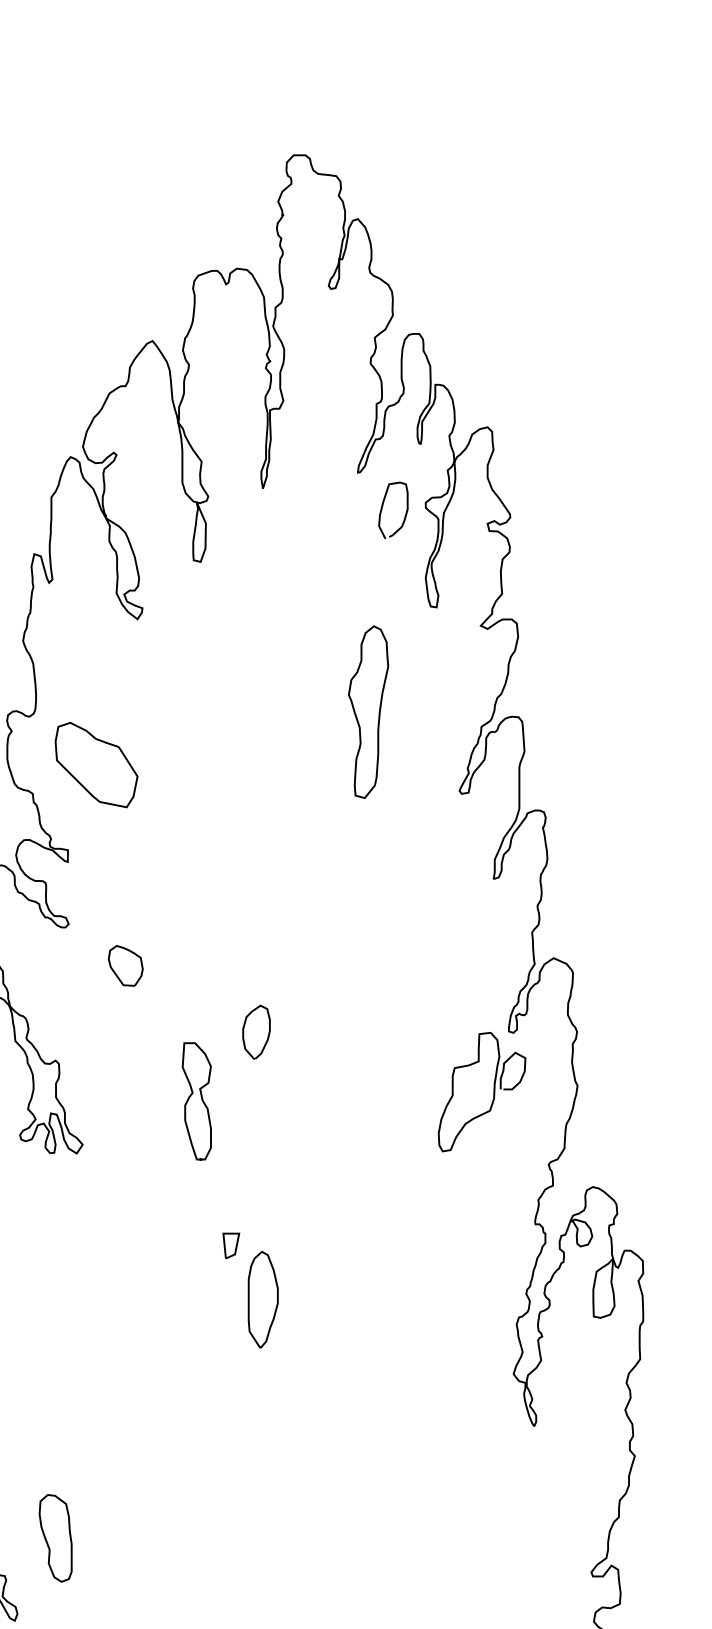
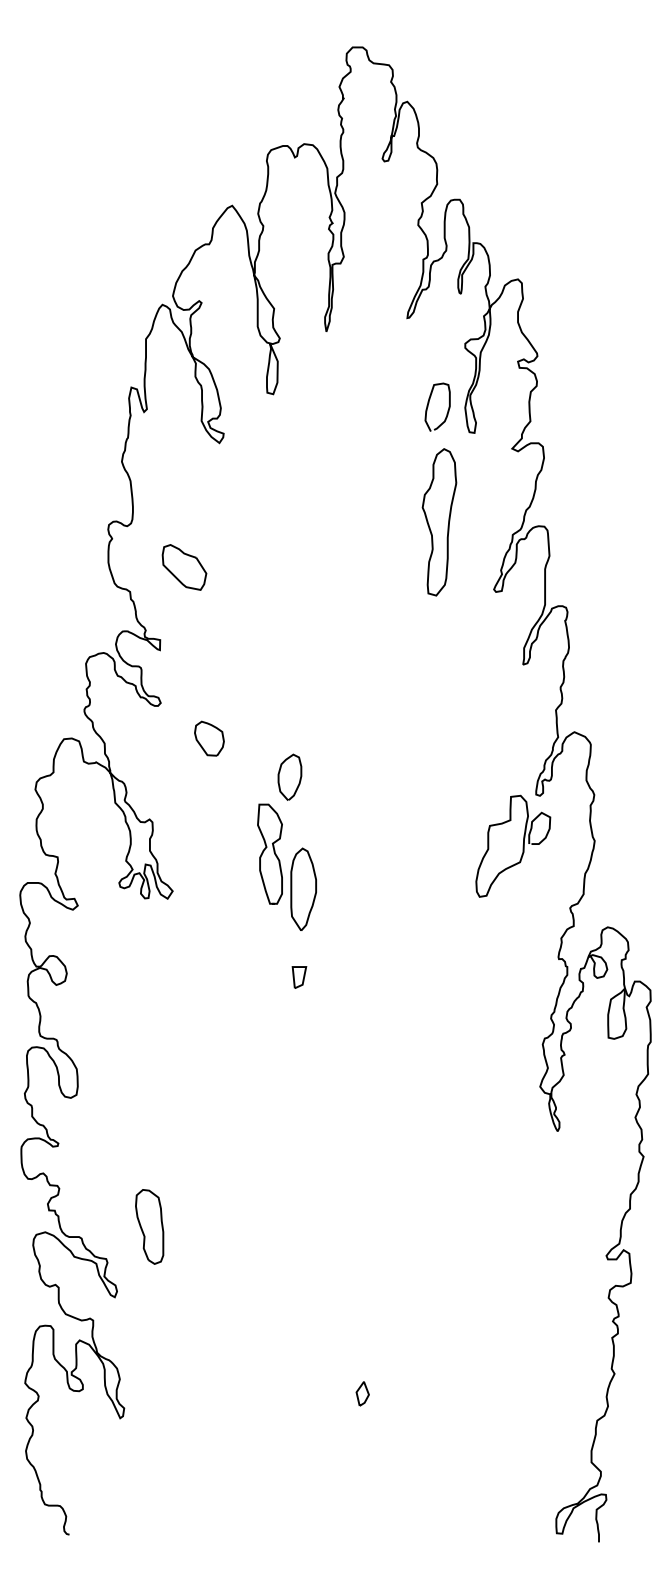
curve: (383, 505) -> (429, 403), moved
part: (368, 712) -> (439, 522), moved
part: (96, 765) -> (184, 567), size x0.62
curve: (245, 1026) -> (280, 772), moved
part: (263, 1298) -> (303, 888), moved

